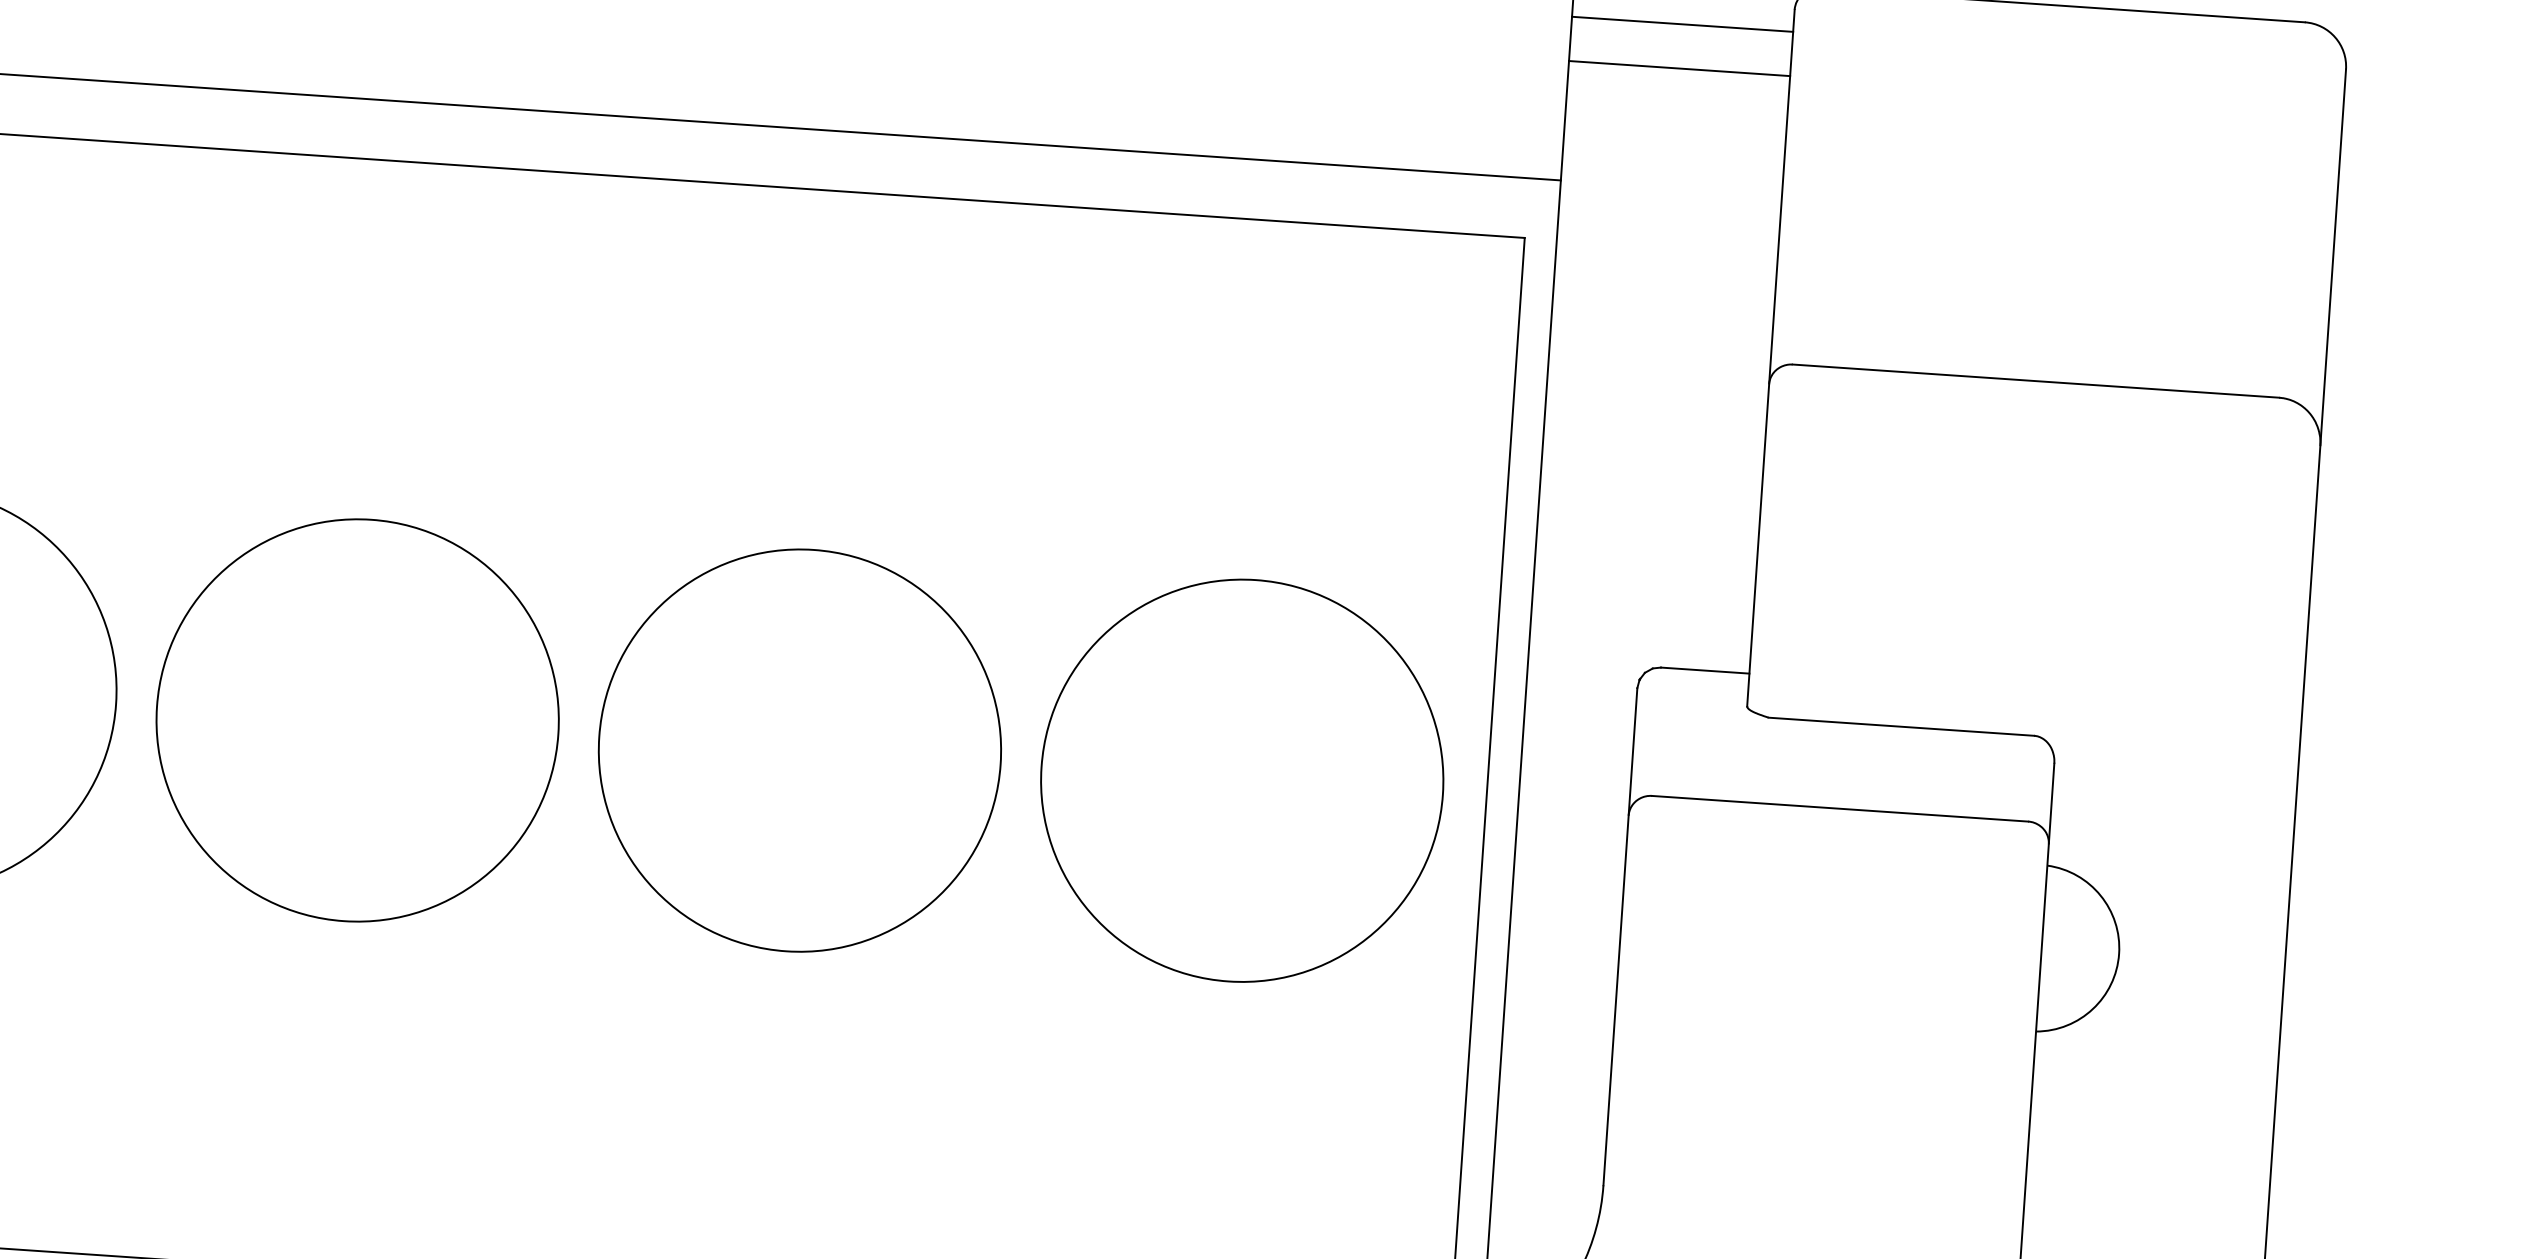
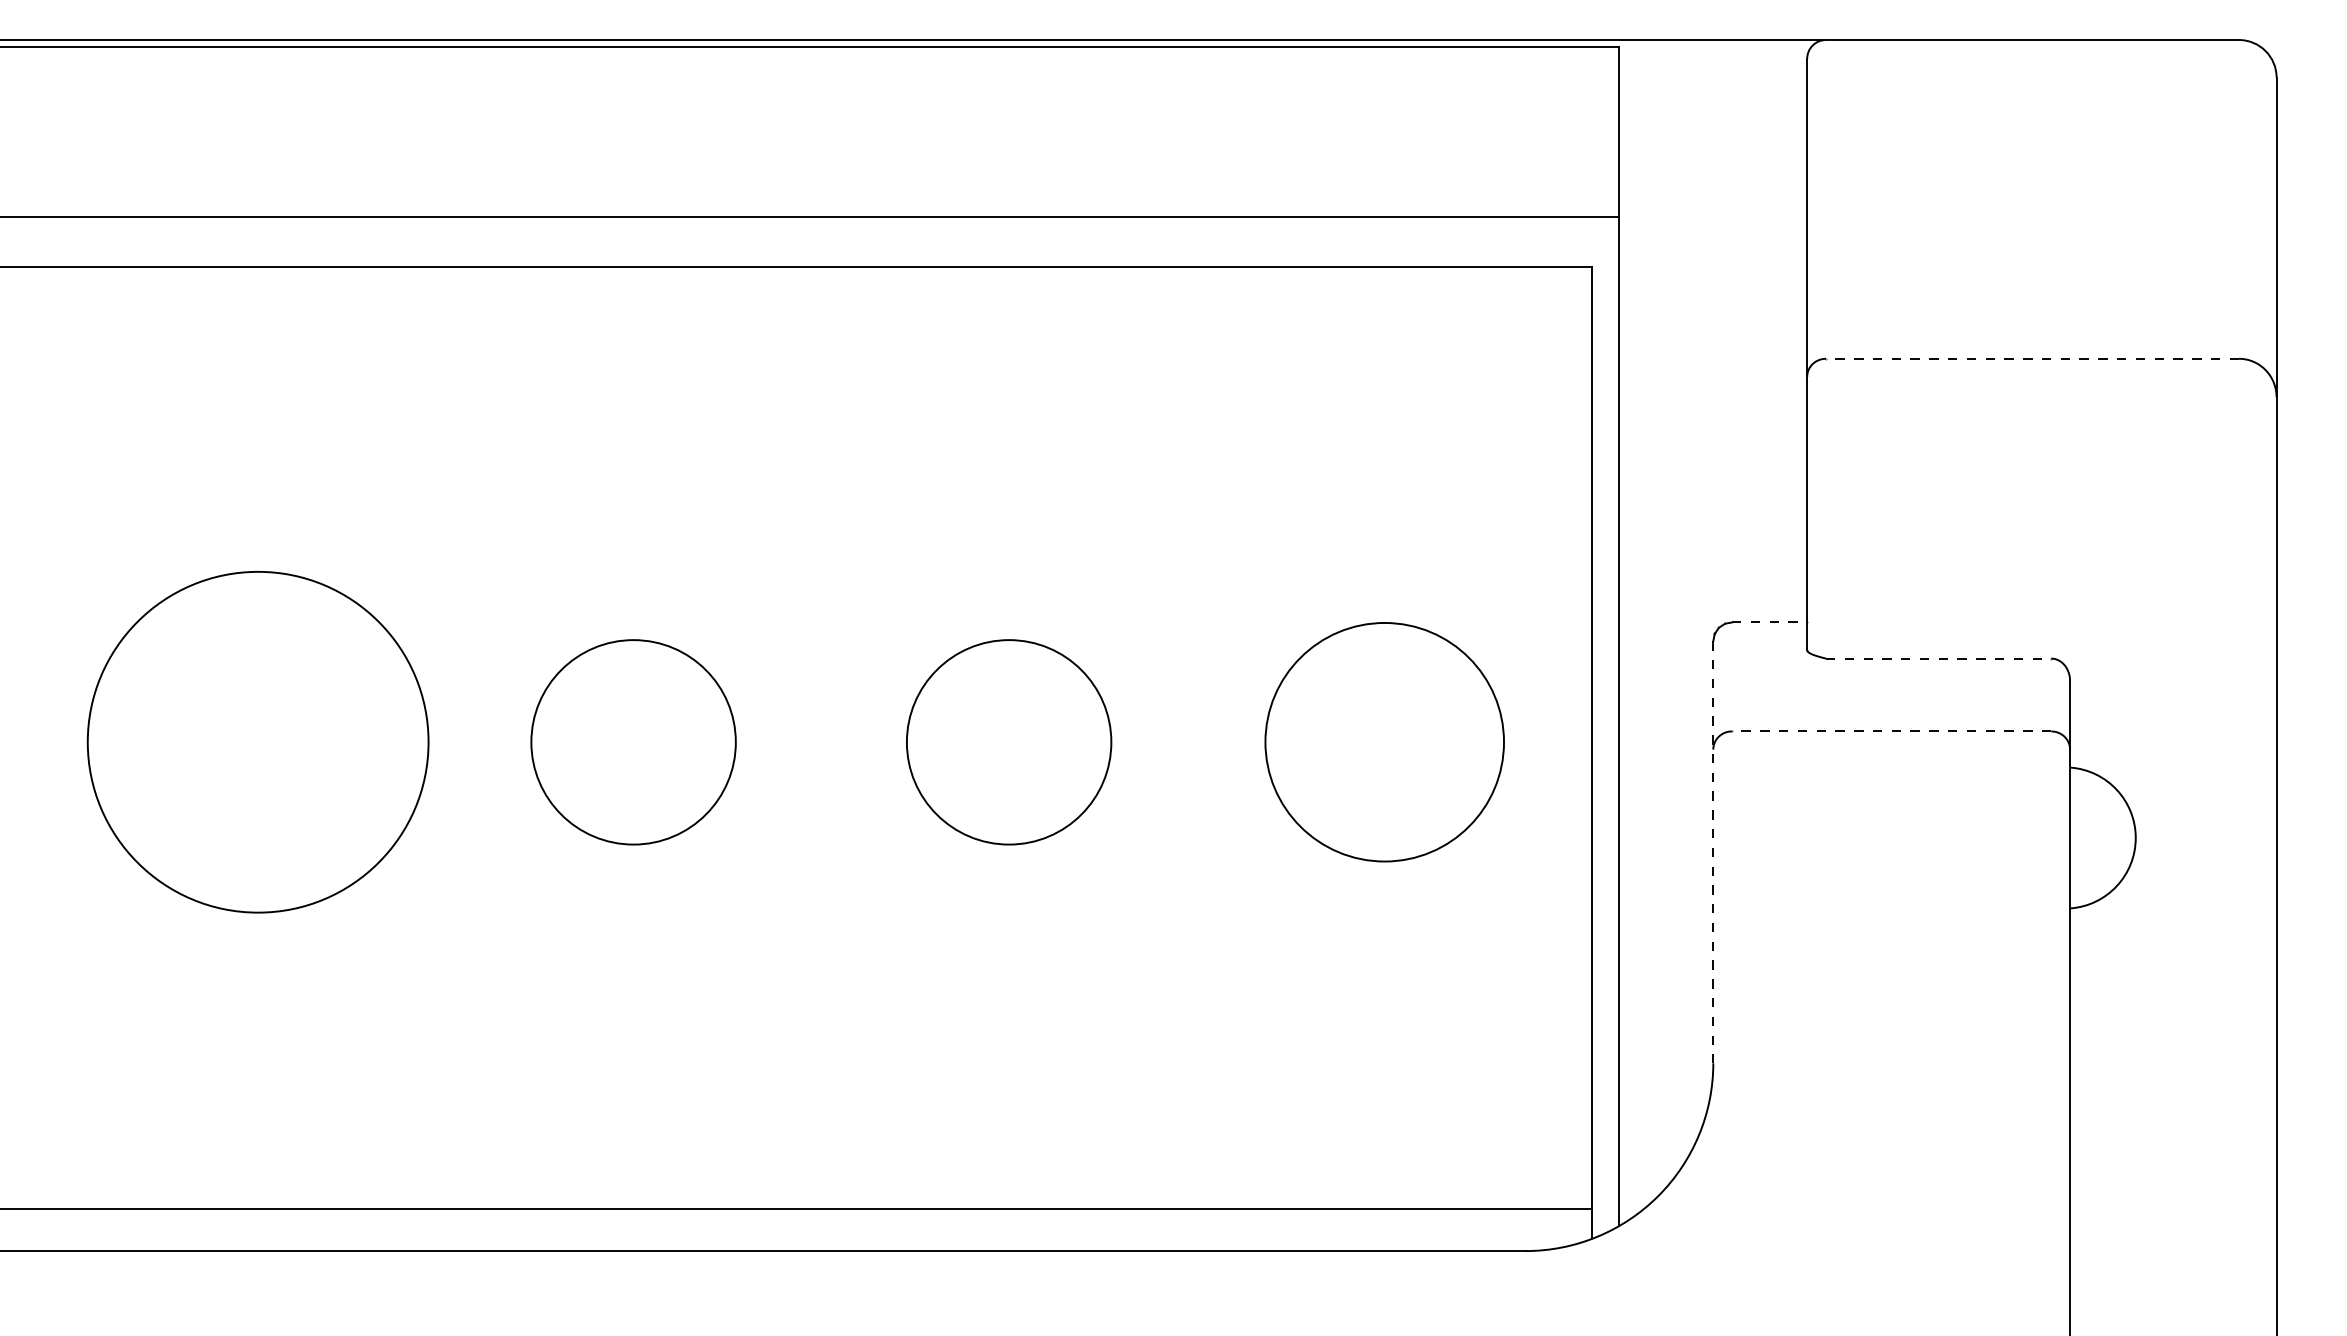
line: (1682, 24) -> (1713, 77), removed
line: (1679, 69) -> (1713, 115), removed
line: (2035, 380) -> (2032, 358), solid -> dashed
line: (1705, 670) -> (1769, 622), solid -> dashed
circle: (357, 720) -> (633, 742), size x0.6
line: (1901, 726) -> (1938, 658), solid -> dashed
circle: (799, 750) -> (1008, 742), size x0.6
circle: (1242, 779) -> (1384, 741), size x0.7
line: (1839, 808) -> (1891, 731), solid -> dashed
line: (1620, 937) -> (1713, 852), solid -> dashed

